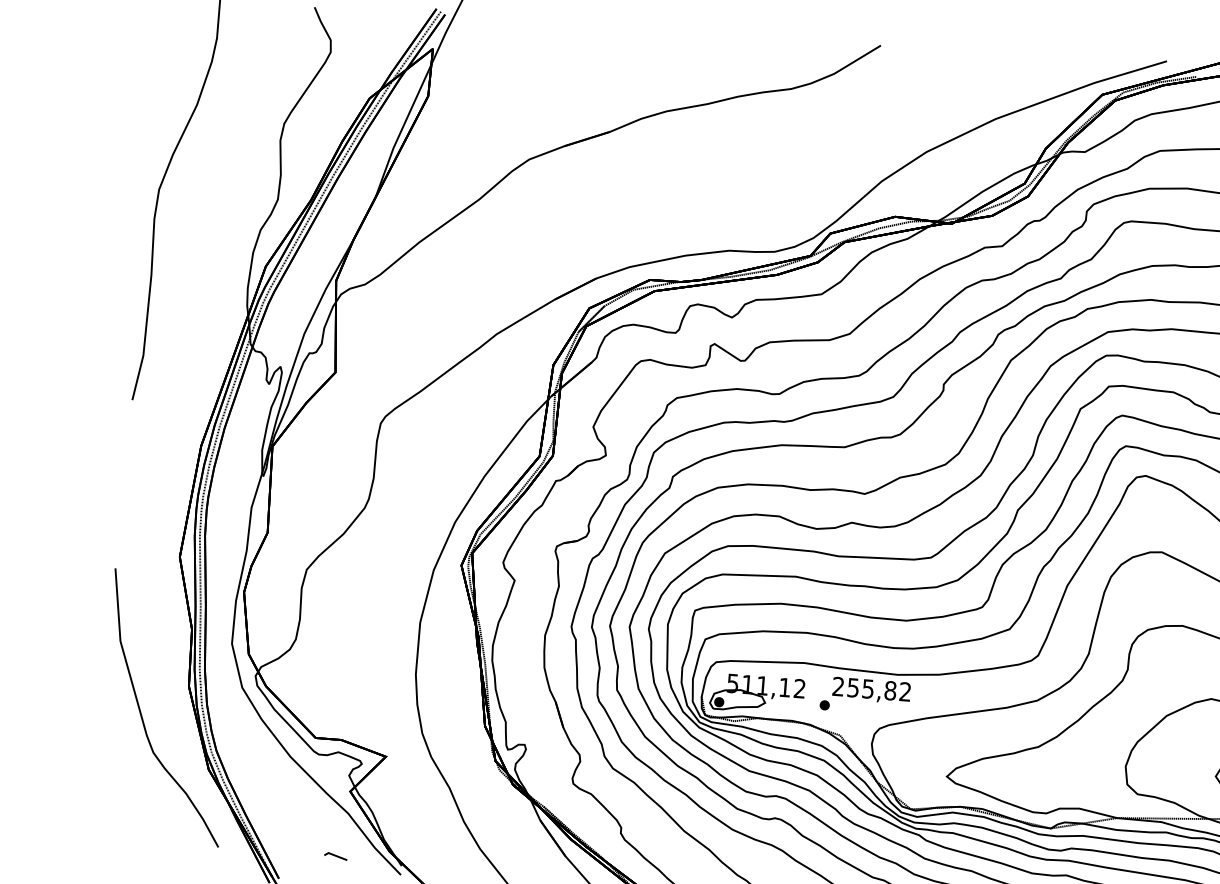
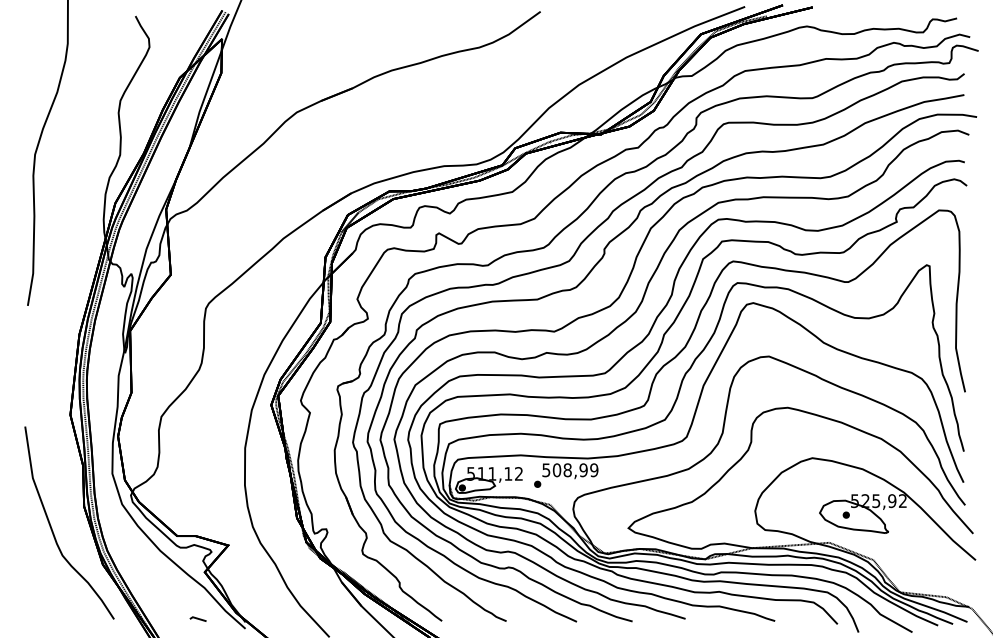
text: (872, 689) -> (570, 470), 255,82 -> 508,99

